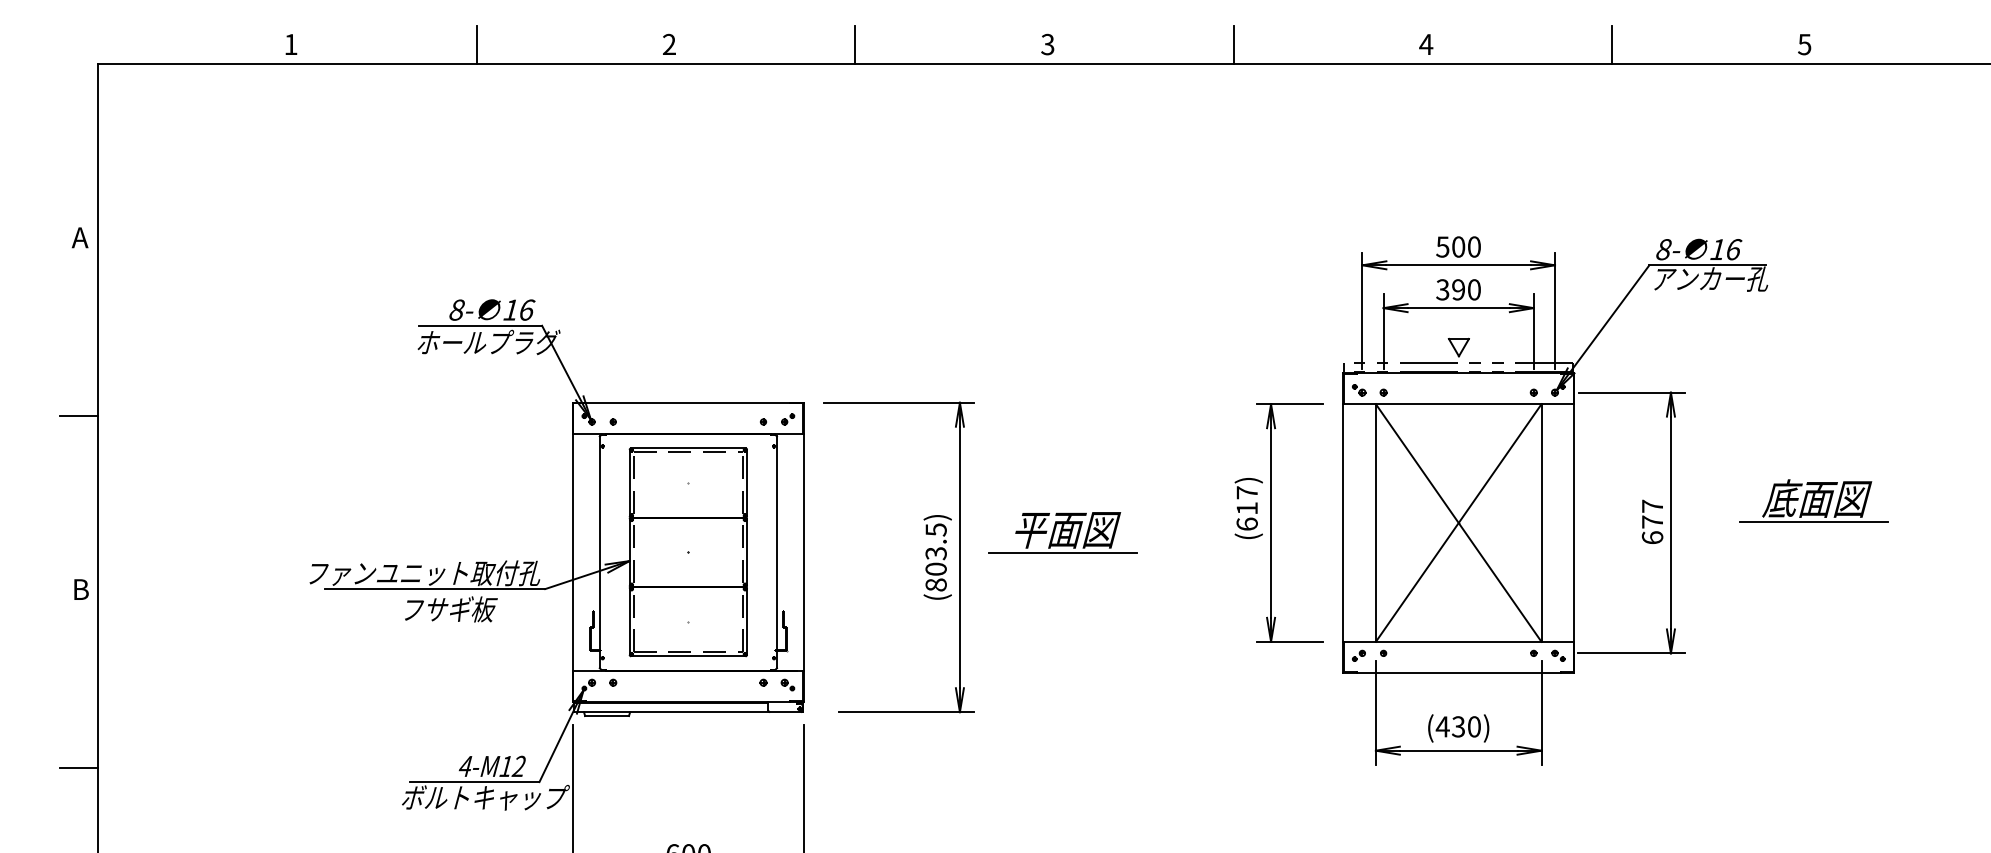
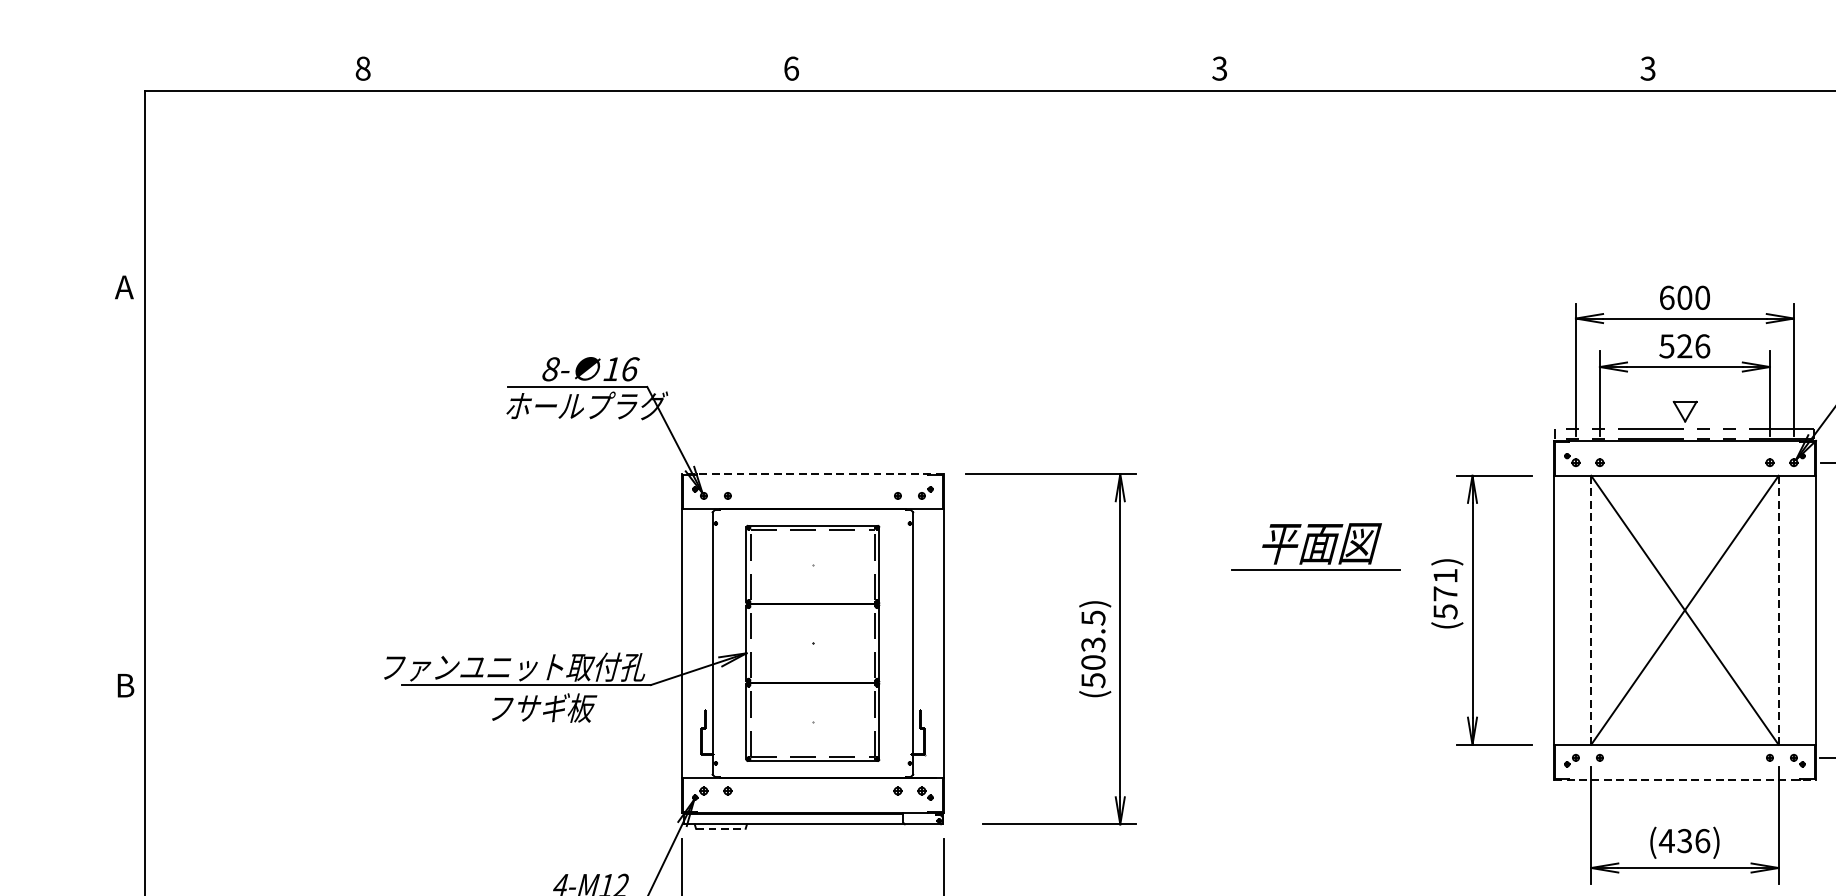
text: (290, 44) -> (362, 68), 1 -> 8
line: (476, 44) -> (573, 68), removed
text: (669, 44) -> (791, 68), 2 -> 6
line: (855, 44) -> (1002, 68), removed
line: (1233, 44) -> (1429, 68), removed
text: (1426, 44) -> (1648, 68), 4 -> 3
text: (1442, 246) -> (1666, 297), 500 -> 600
text: (1458, 289) -> (1684, 345), 390 -> 526
line: (688, 402) -> (813, 473), solid -> dashed
line: (78, 415) -> (122, 488), removed
text: (1246, 508) -> (1444, 593), (617) -> (571)
line: (1375, 523) -> (1590, 610), solid -> dashed
line: (1541, 523) -> (1778, 610), solid -> dashed
part: (1062, 532) -> (1315, 546), moved
text: (935, 584) -> (1092, 679), (803.5) -> (503.5)
line: (1458, 672) -> (1684, 779), solid -> dashed
line: (607, 716) -> (721, 829), solid -> dashed
text: (1474, 726) -> (1702, 840), (430) -> (436)
line: (78, 767) -> (122, 887), removed

